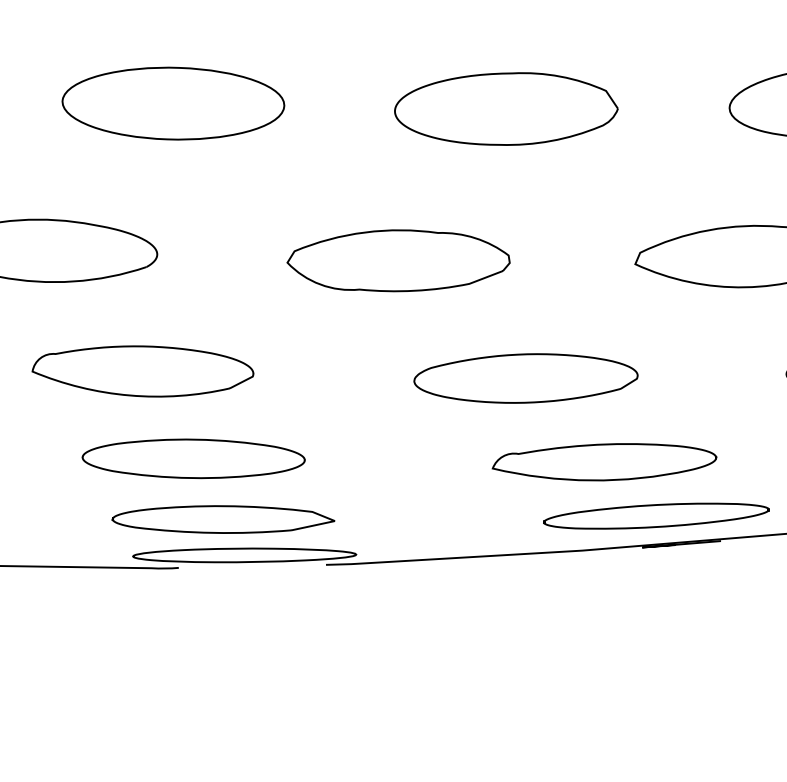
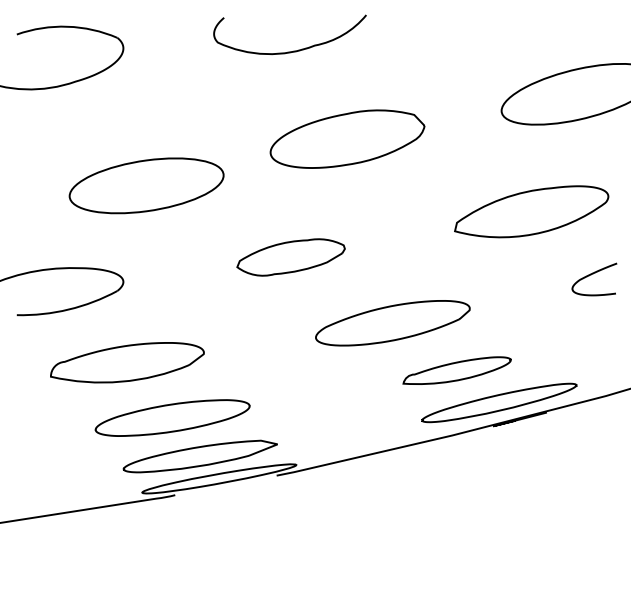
part: (173, 103) -> (146, 185), moved
part: (397, 261) -> (290, 257), size x0.7
part: (604, 460) -> (456, 370), size x0.7

